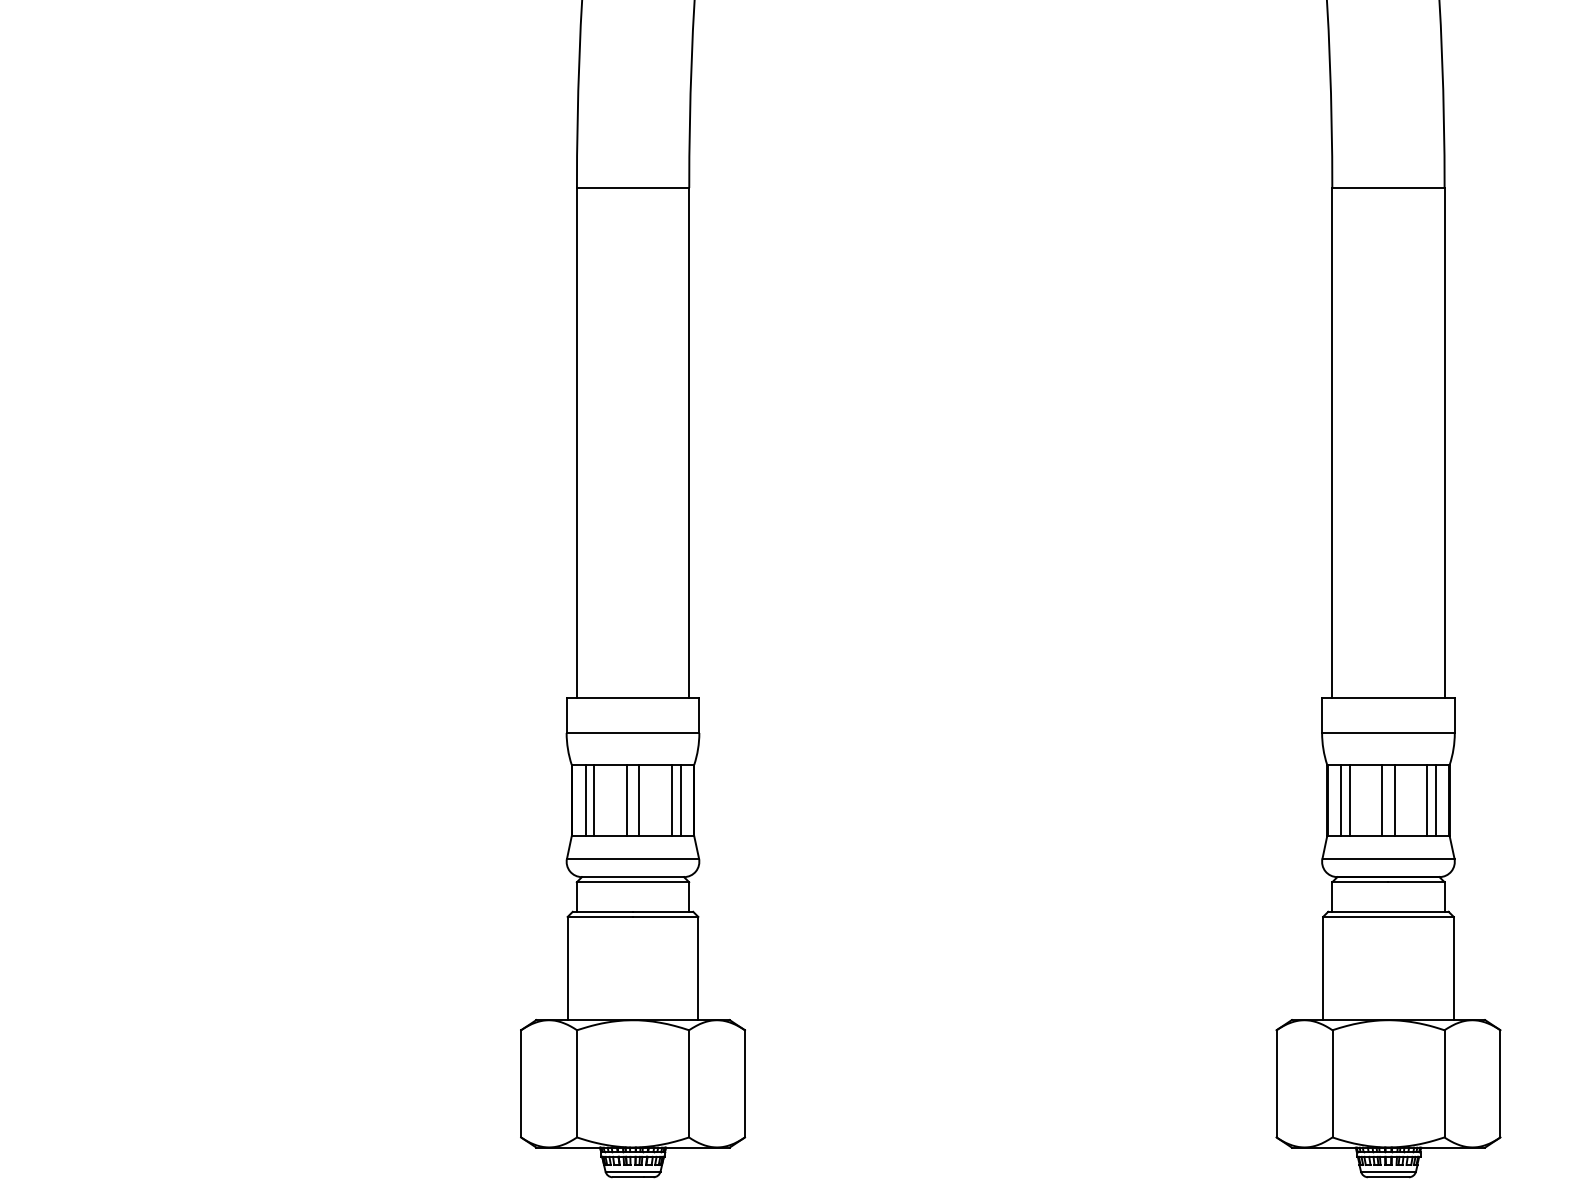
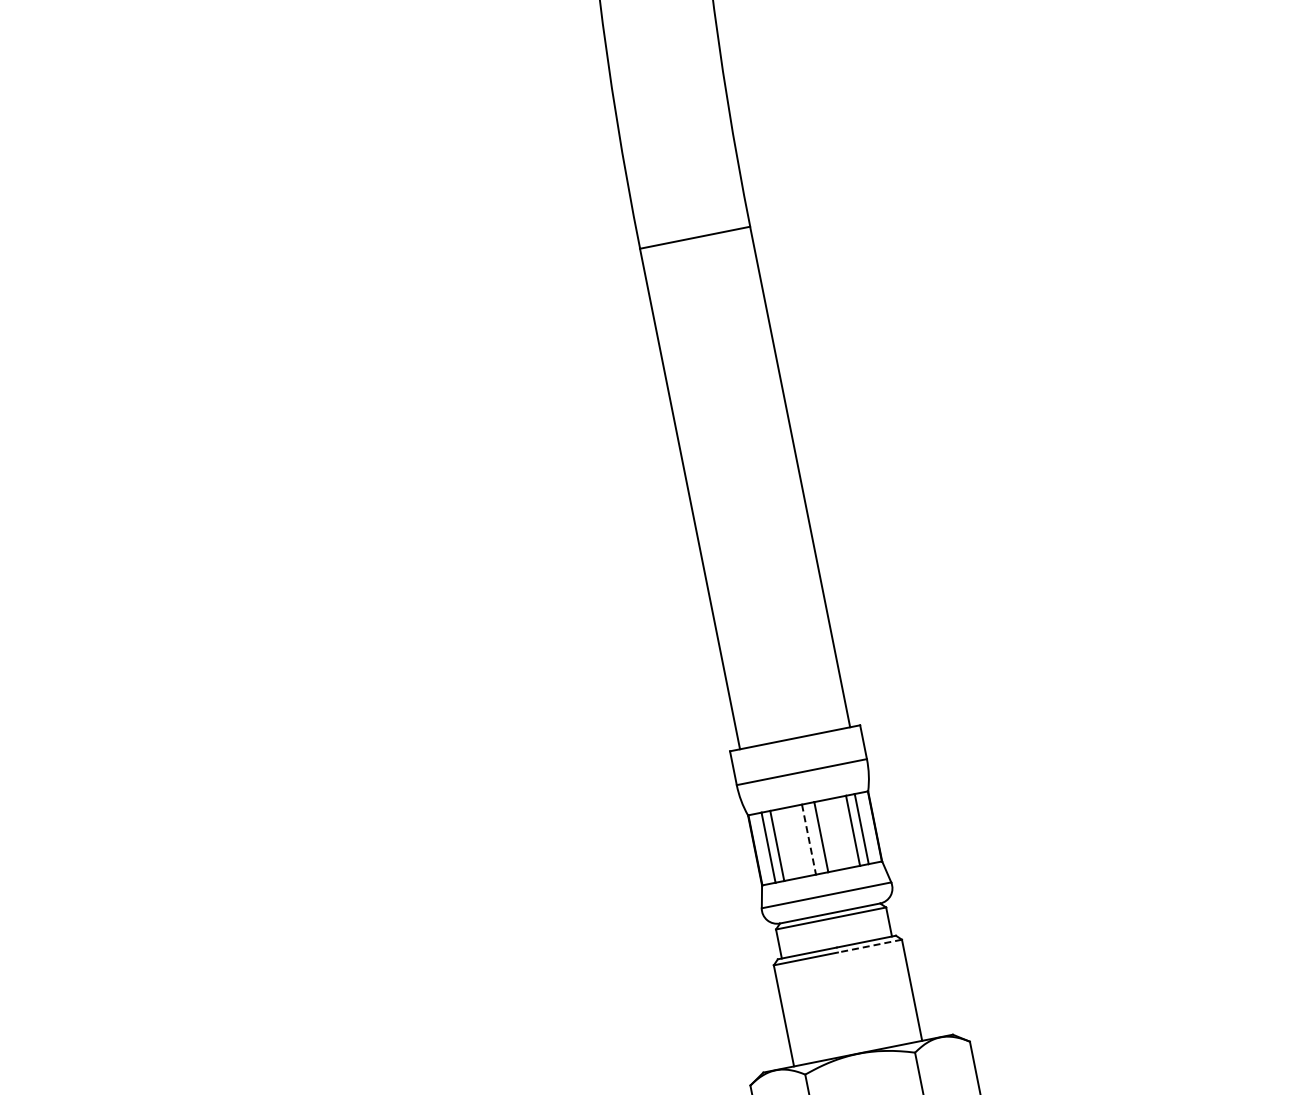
line: (626, 800) -> (808, 839), solid -> dashed
line: (665, 916) -> (869, 945), solid -> dashed

